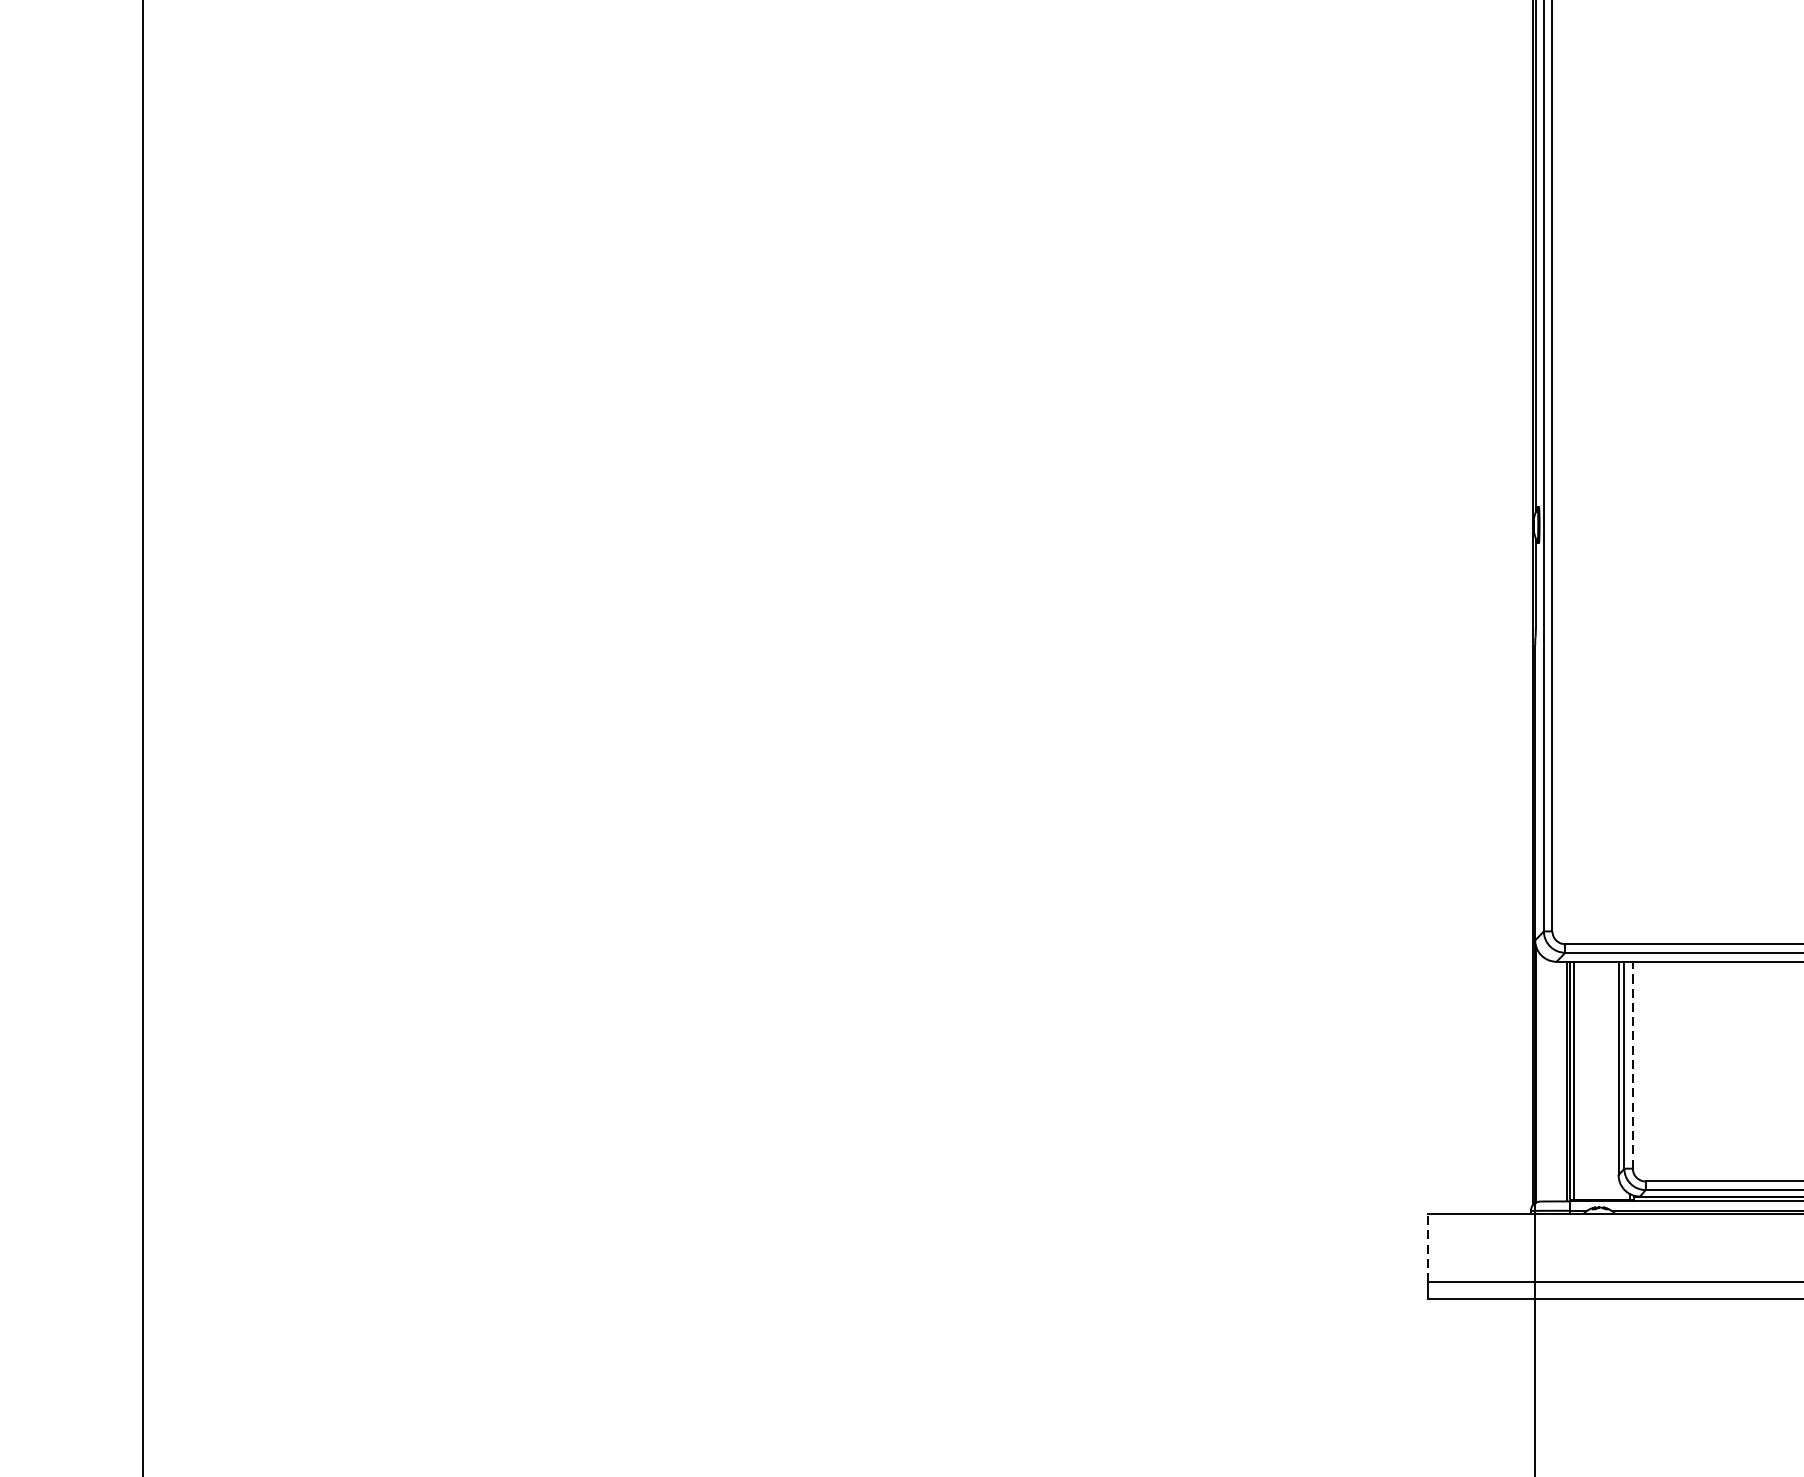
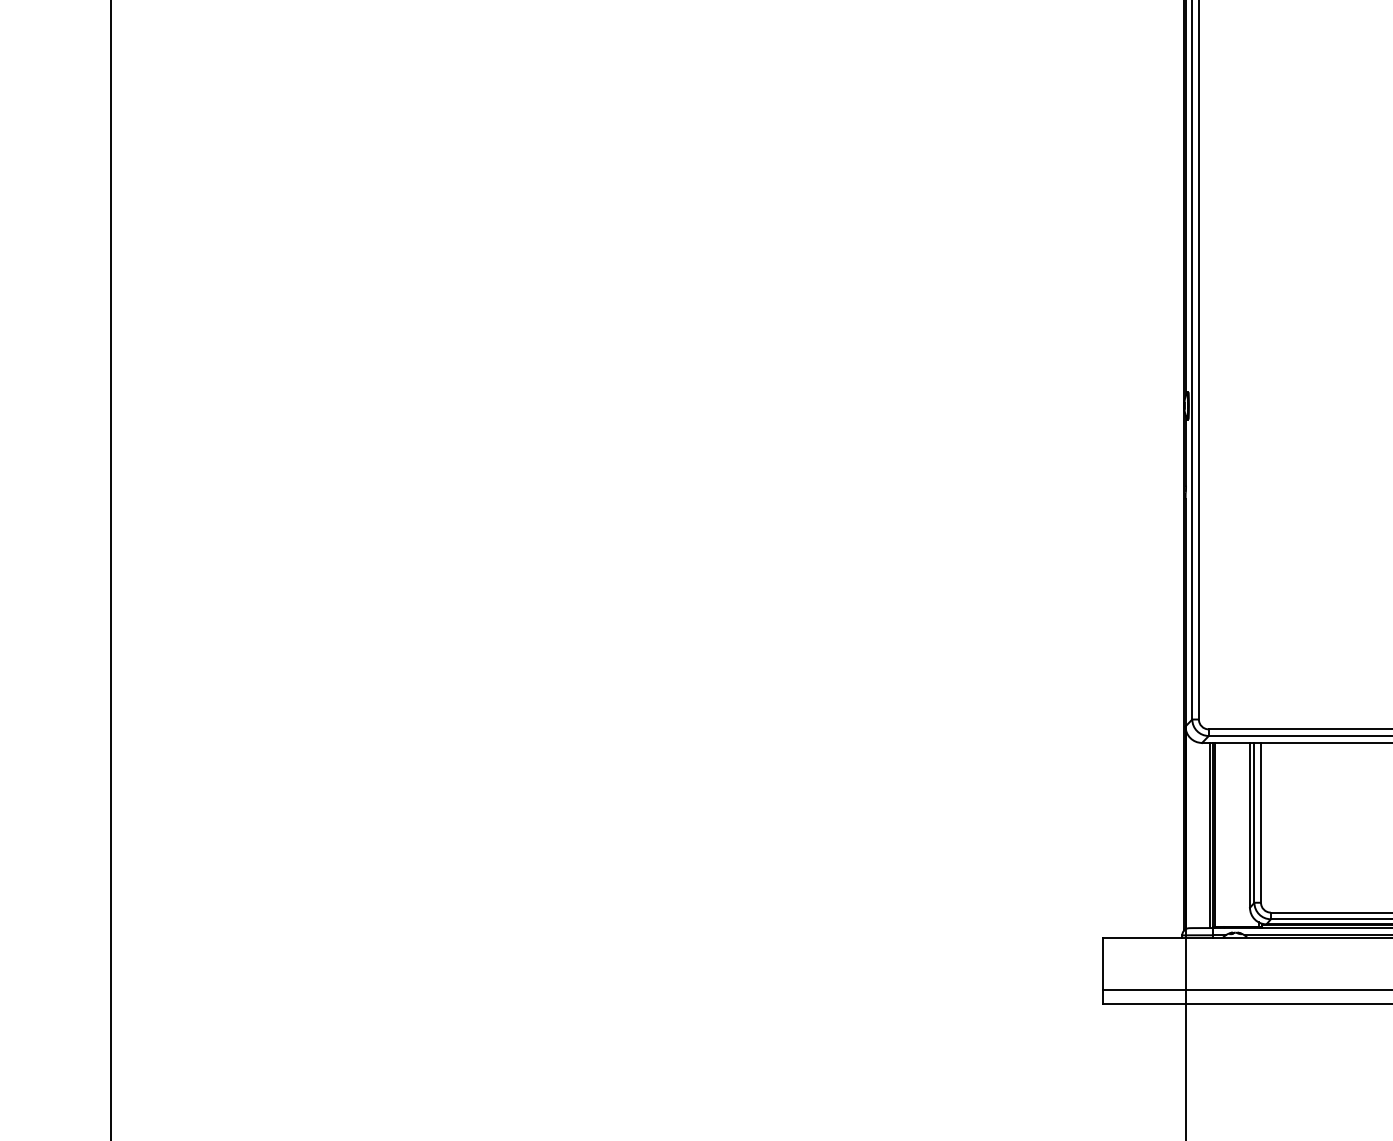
line: (1633, 1064) -> (1261, 822), dashed -> solid
line: (1427, 1247) -> (1102, 963), dashed -> solid

